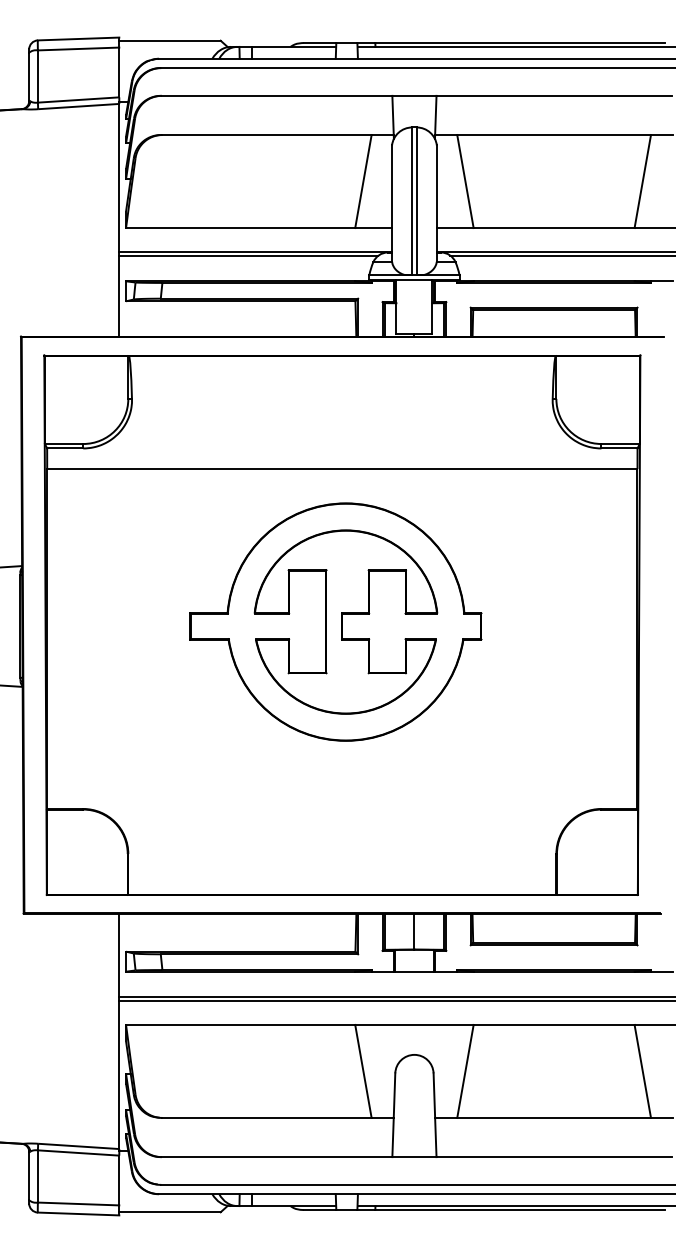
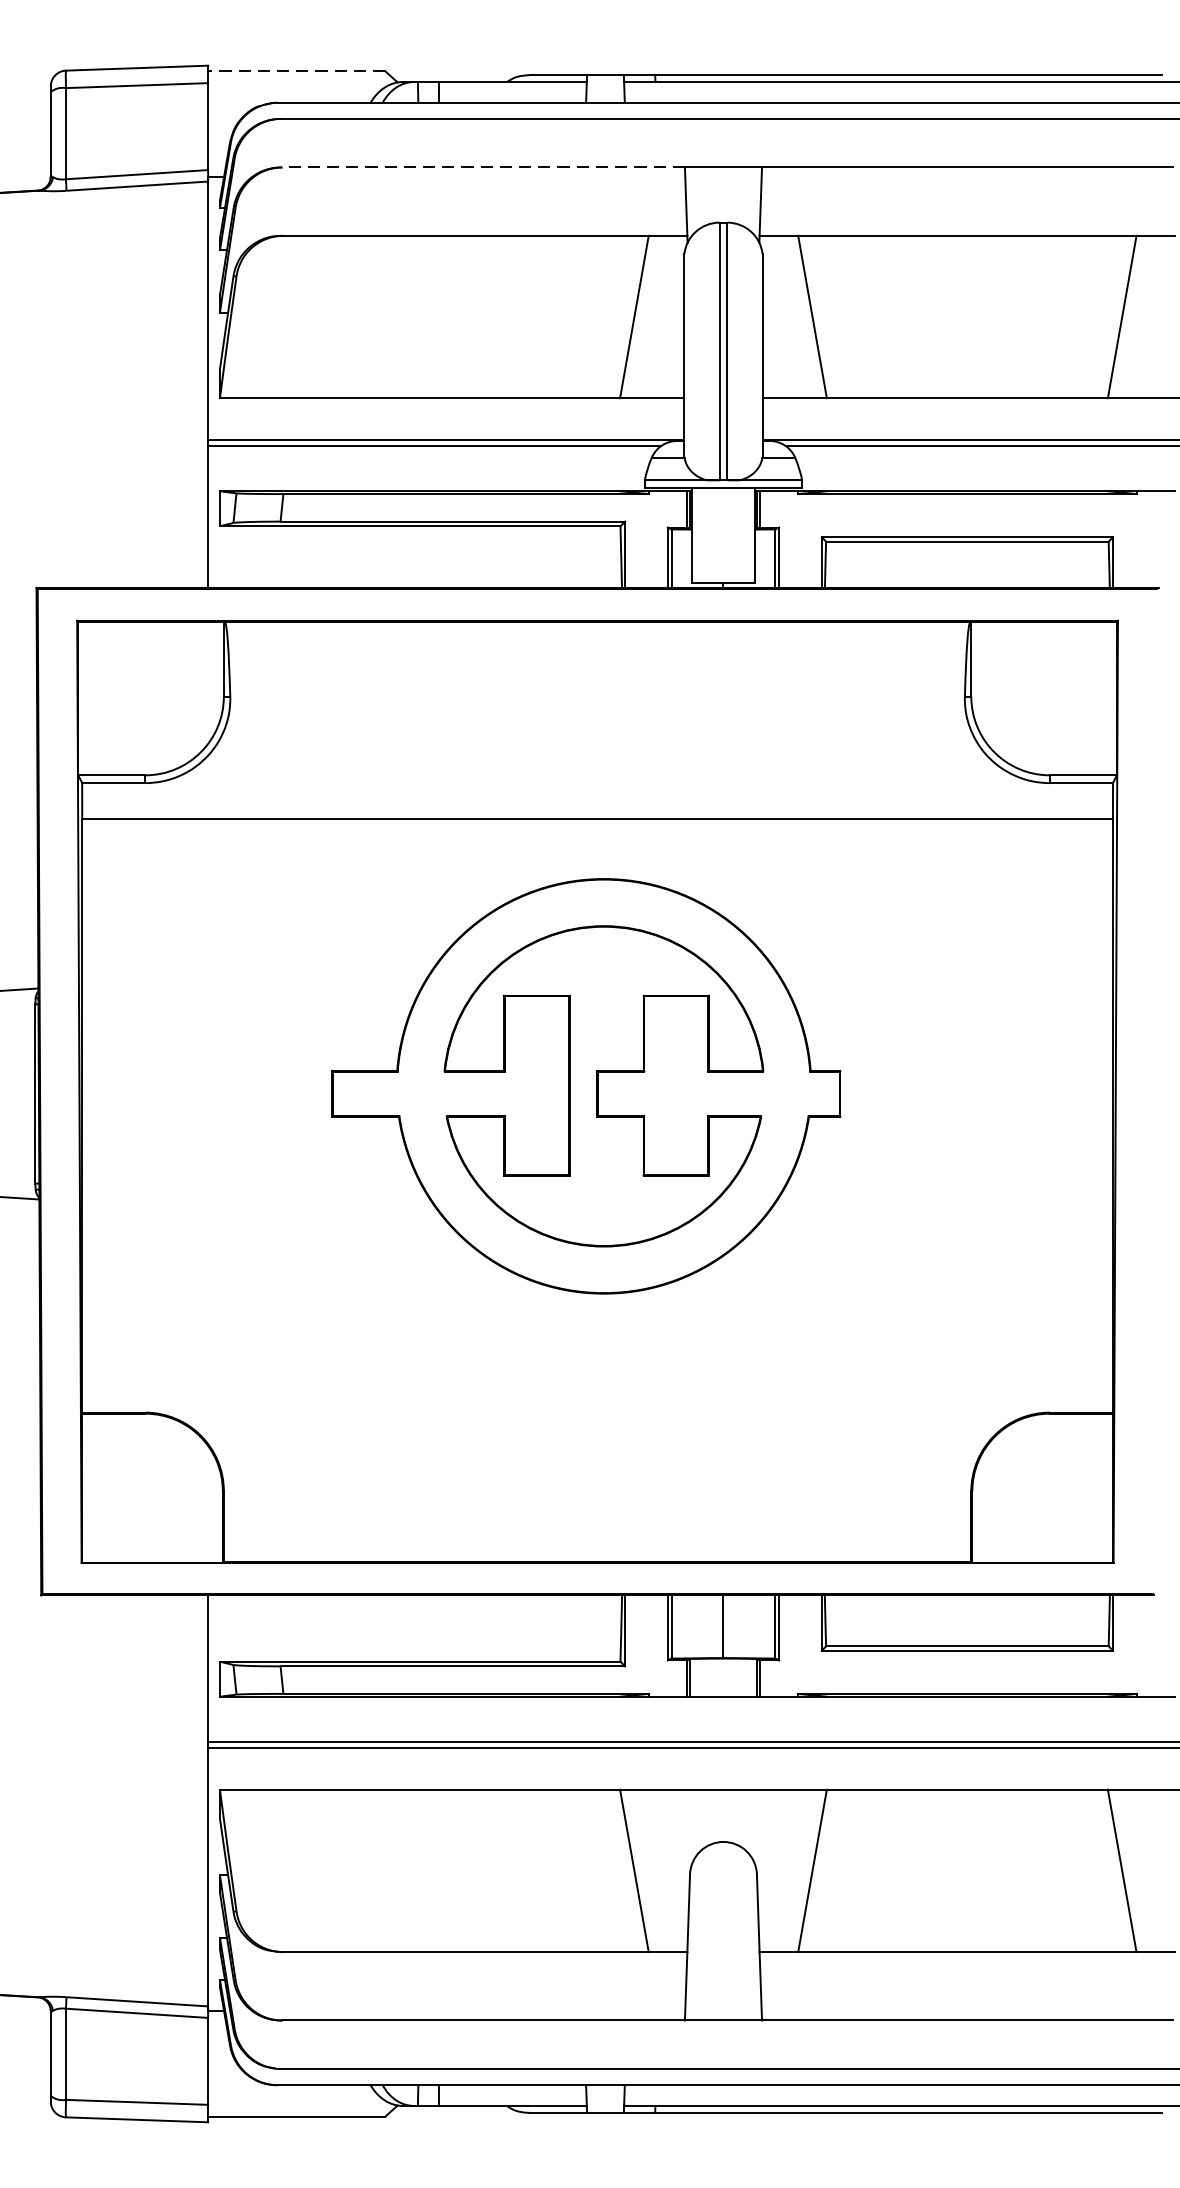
line: (170, 40) -> (297, 70), solid -> dashed
line: (276, 95) -> (482, 166), solid -> dashed

